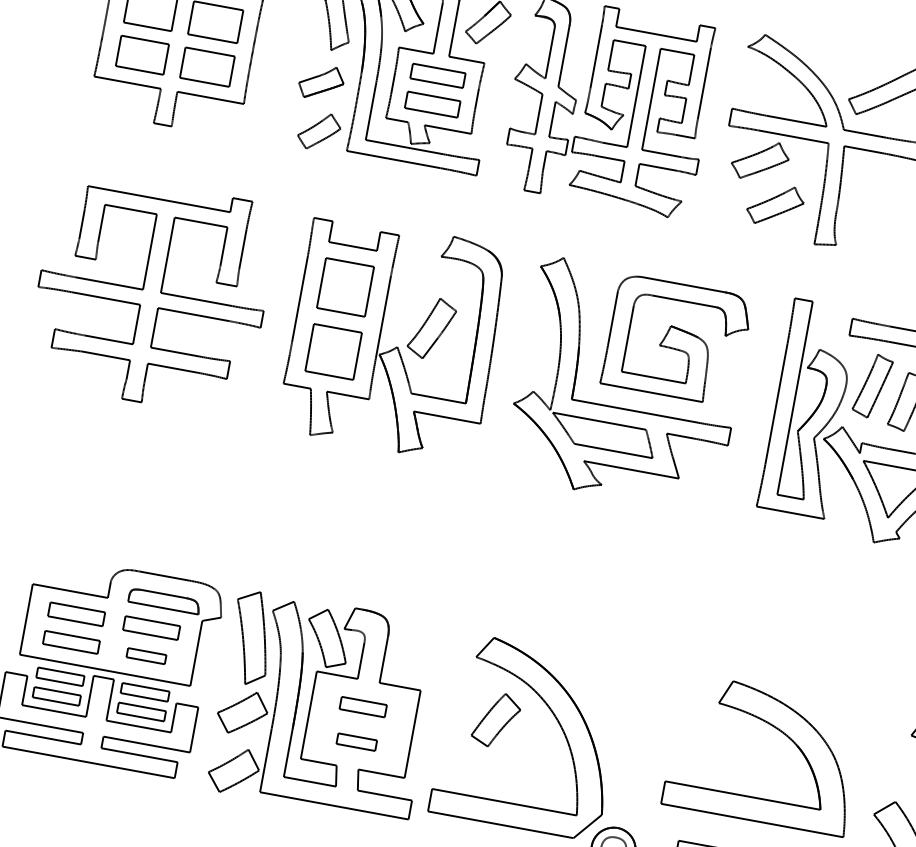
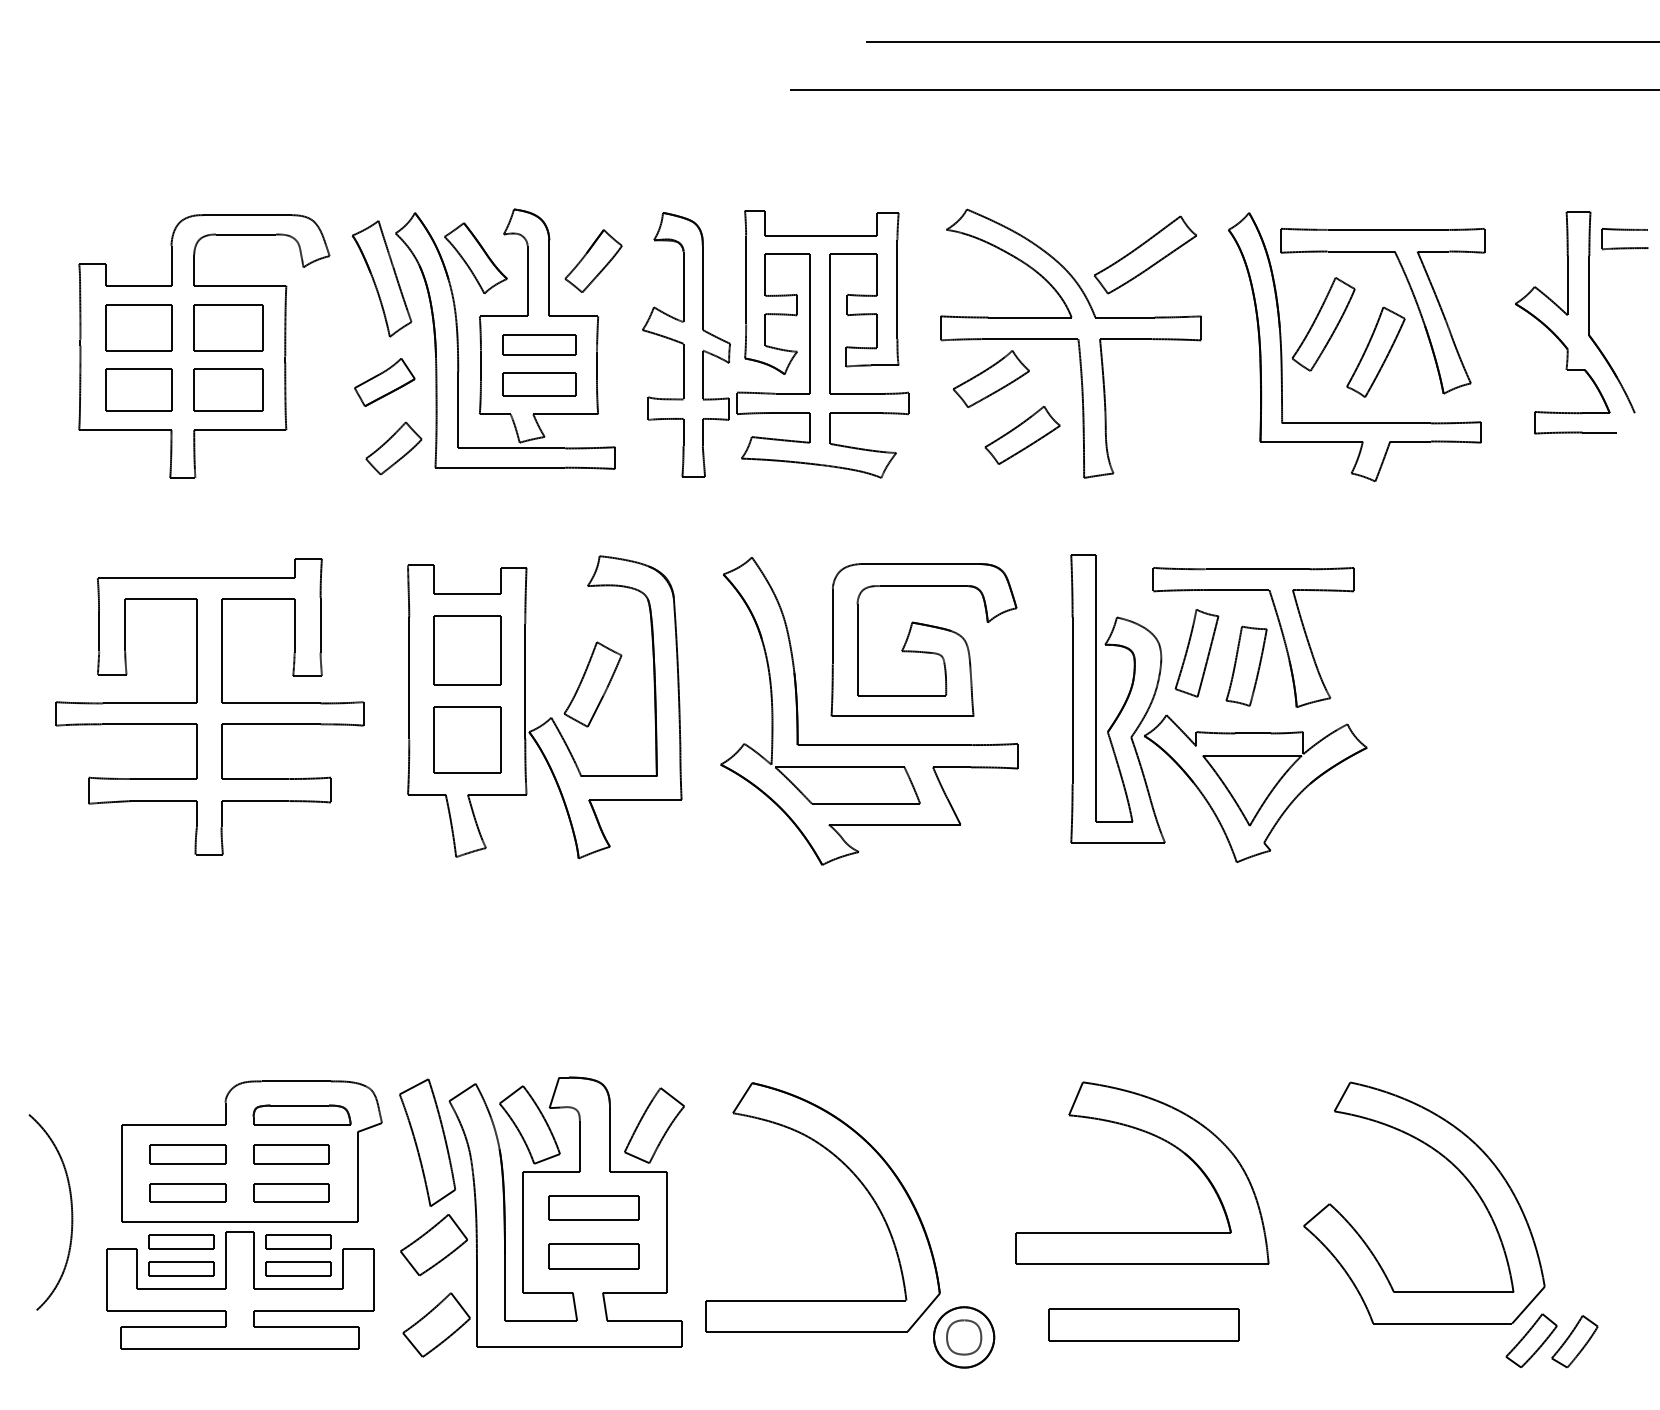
part: (146, 655) -> (291, 1192), size x1.43
part: (362, 706) -> (593, 1207), size x1.43
part: (496, 720) -> (654, 1125), moved
part: (356, 742) -> (593, 1256), size x1.67

